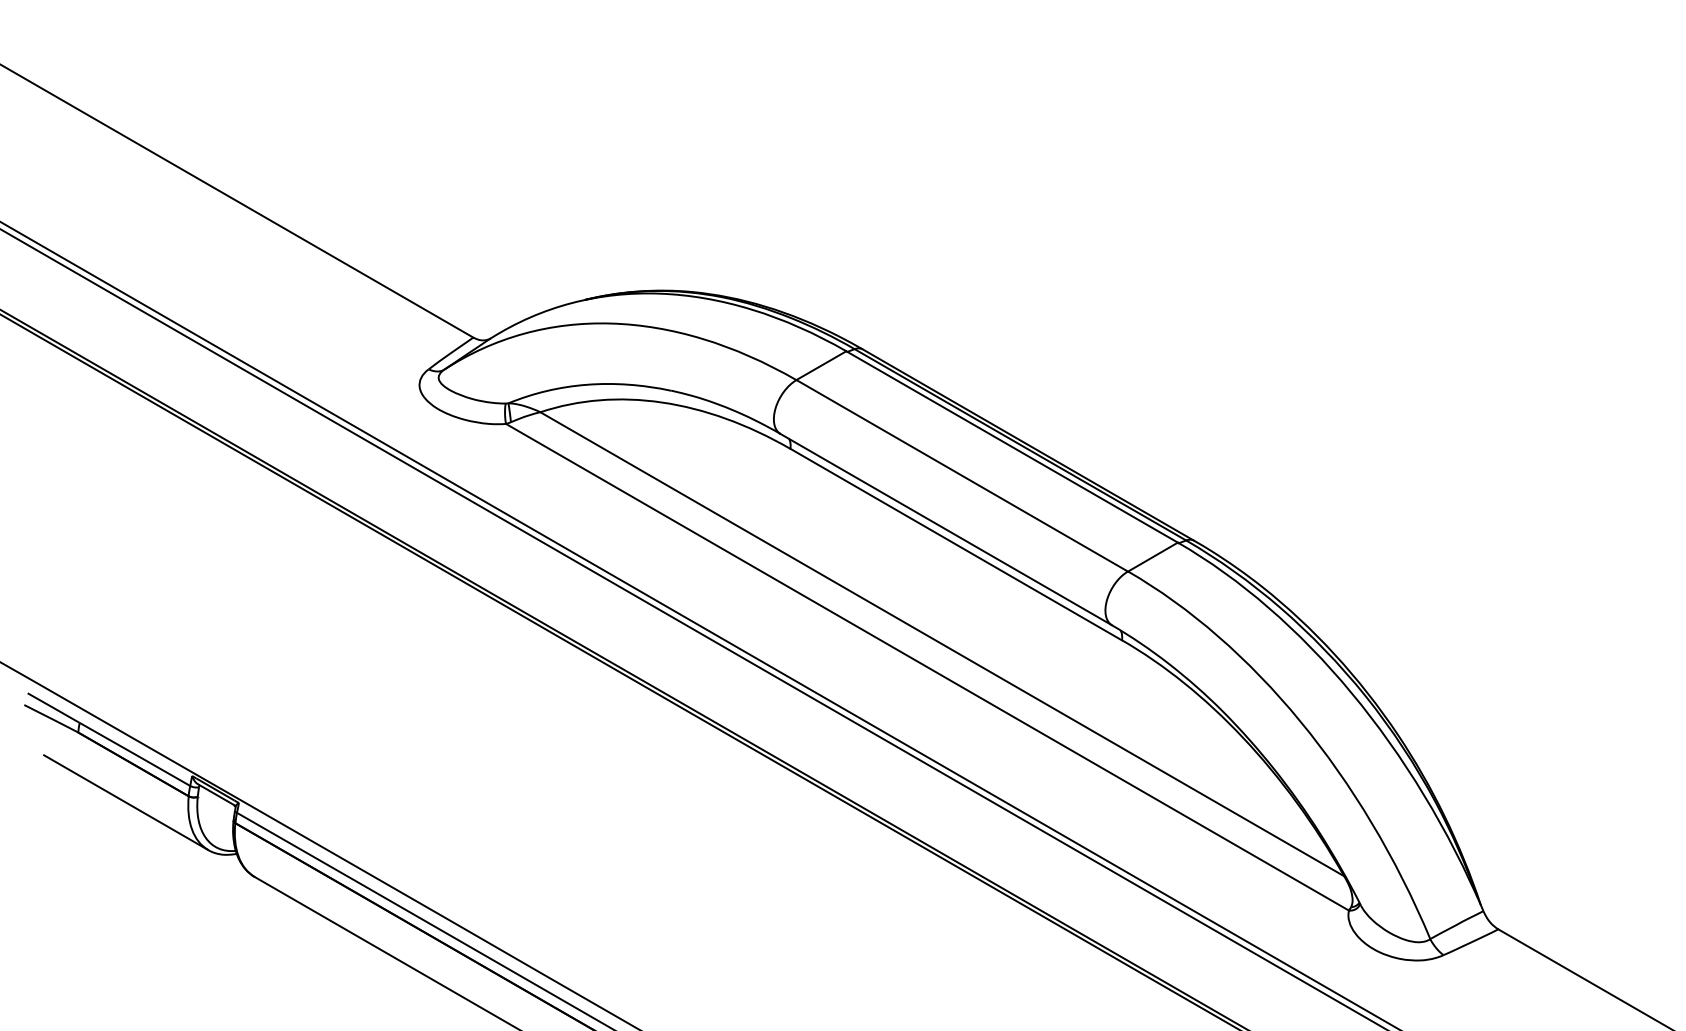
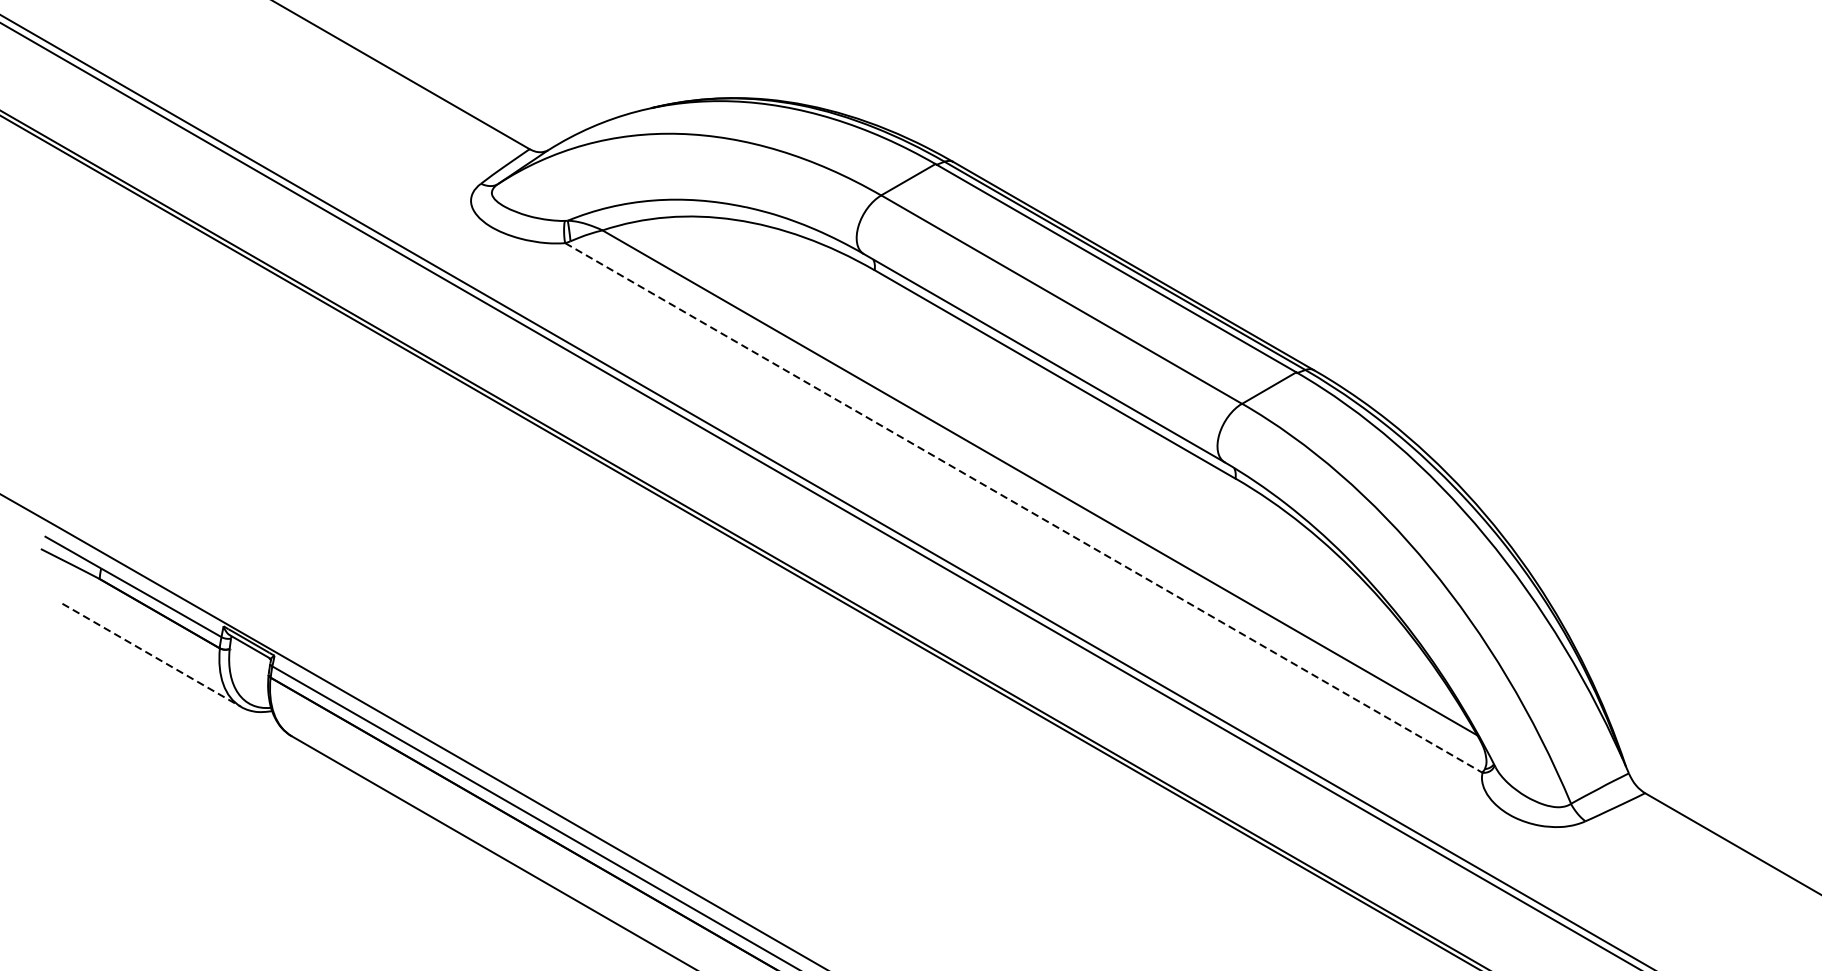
line: (927, 667) -> (1023, 508), solid -> dashed
line: (126, 802) -> (152, 655), solid -> dashed

